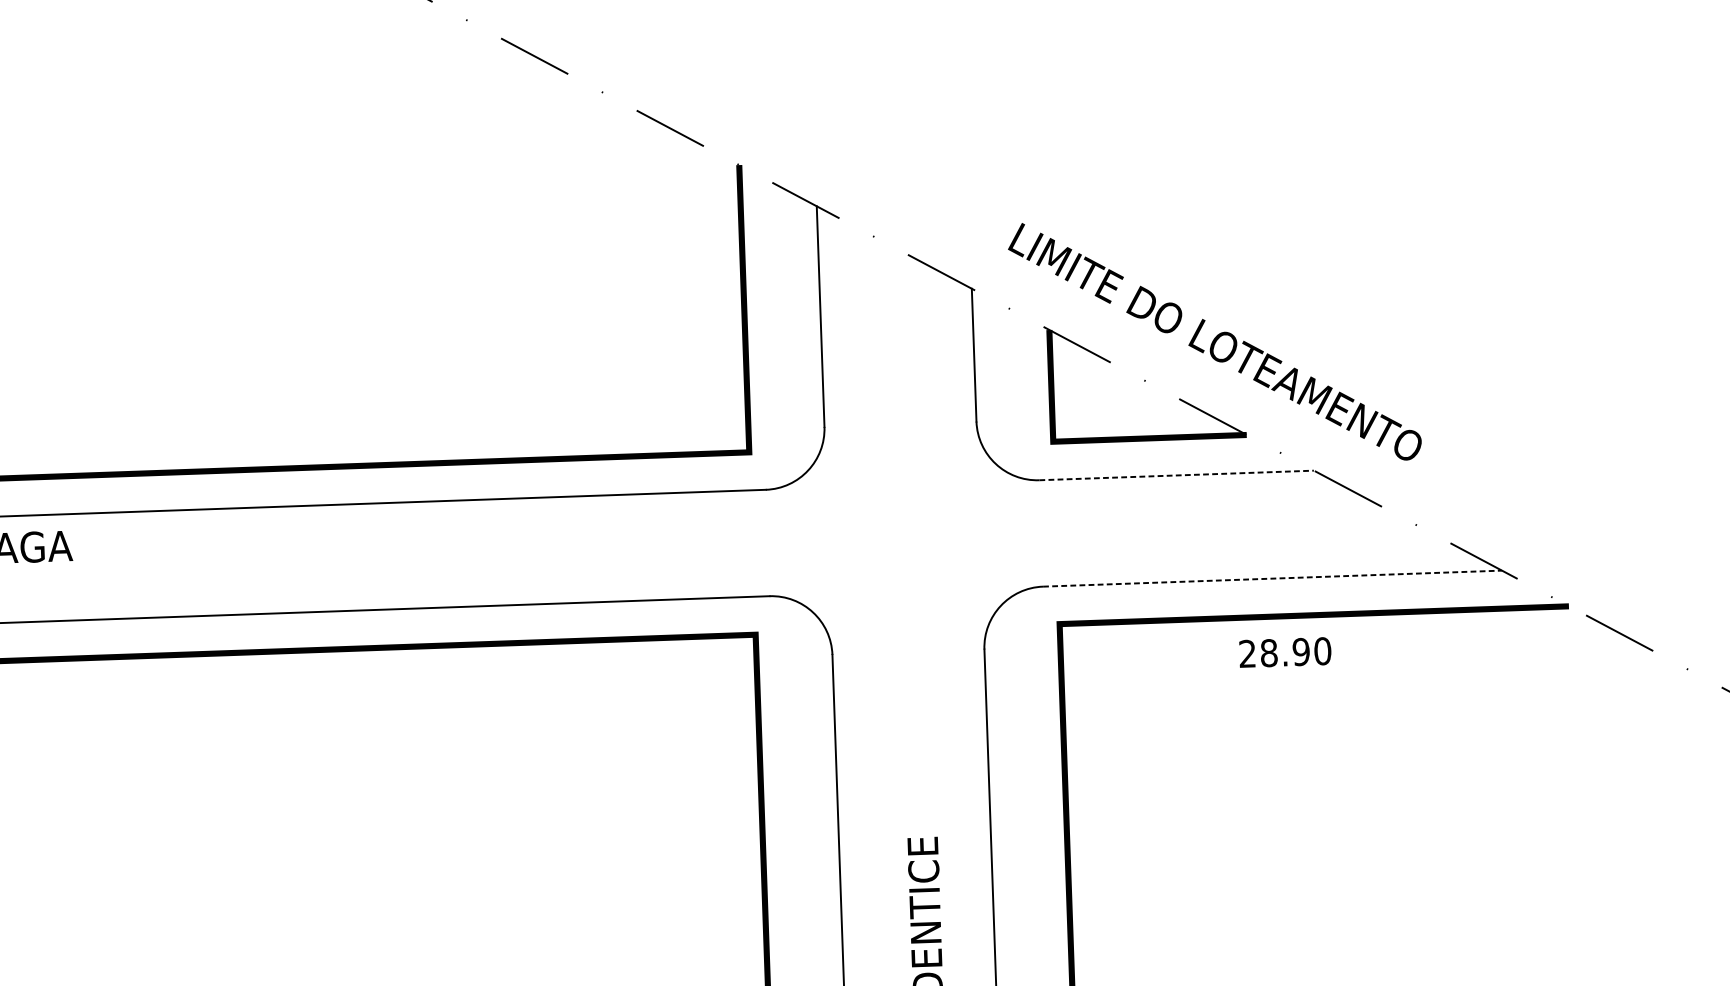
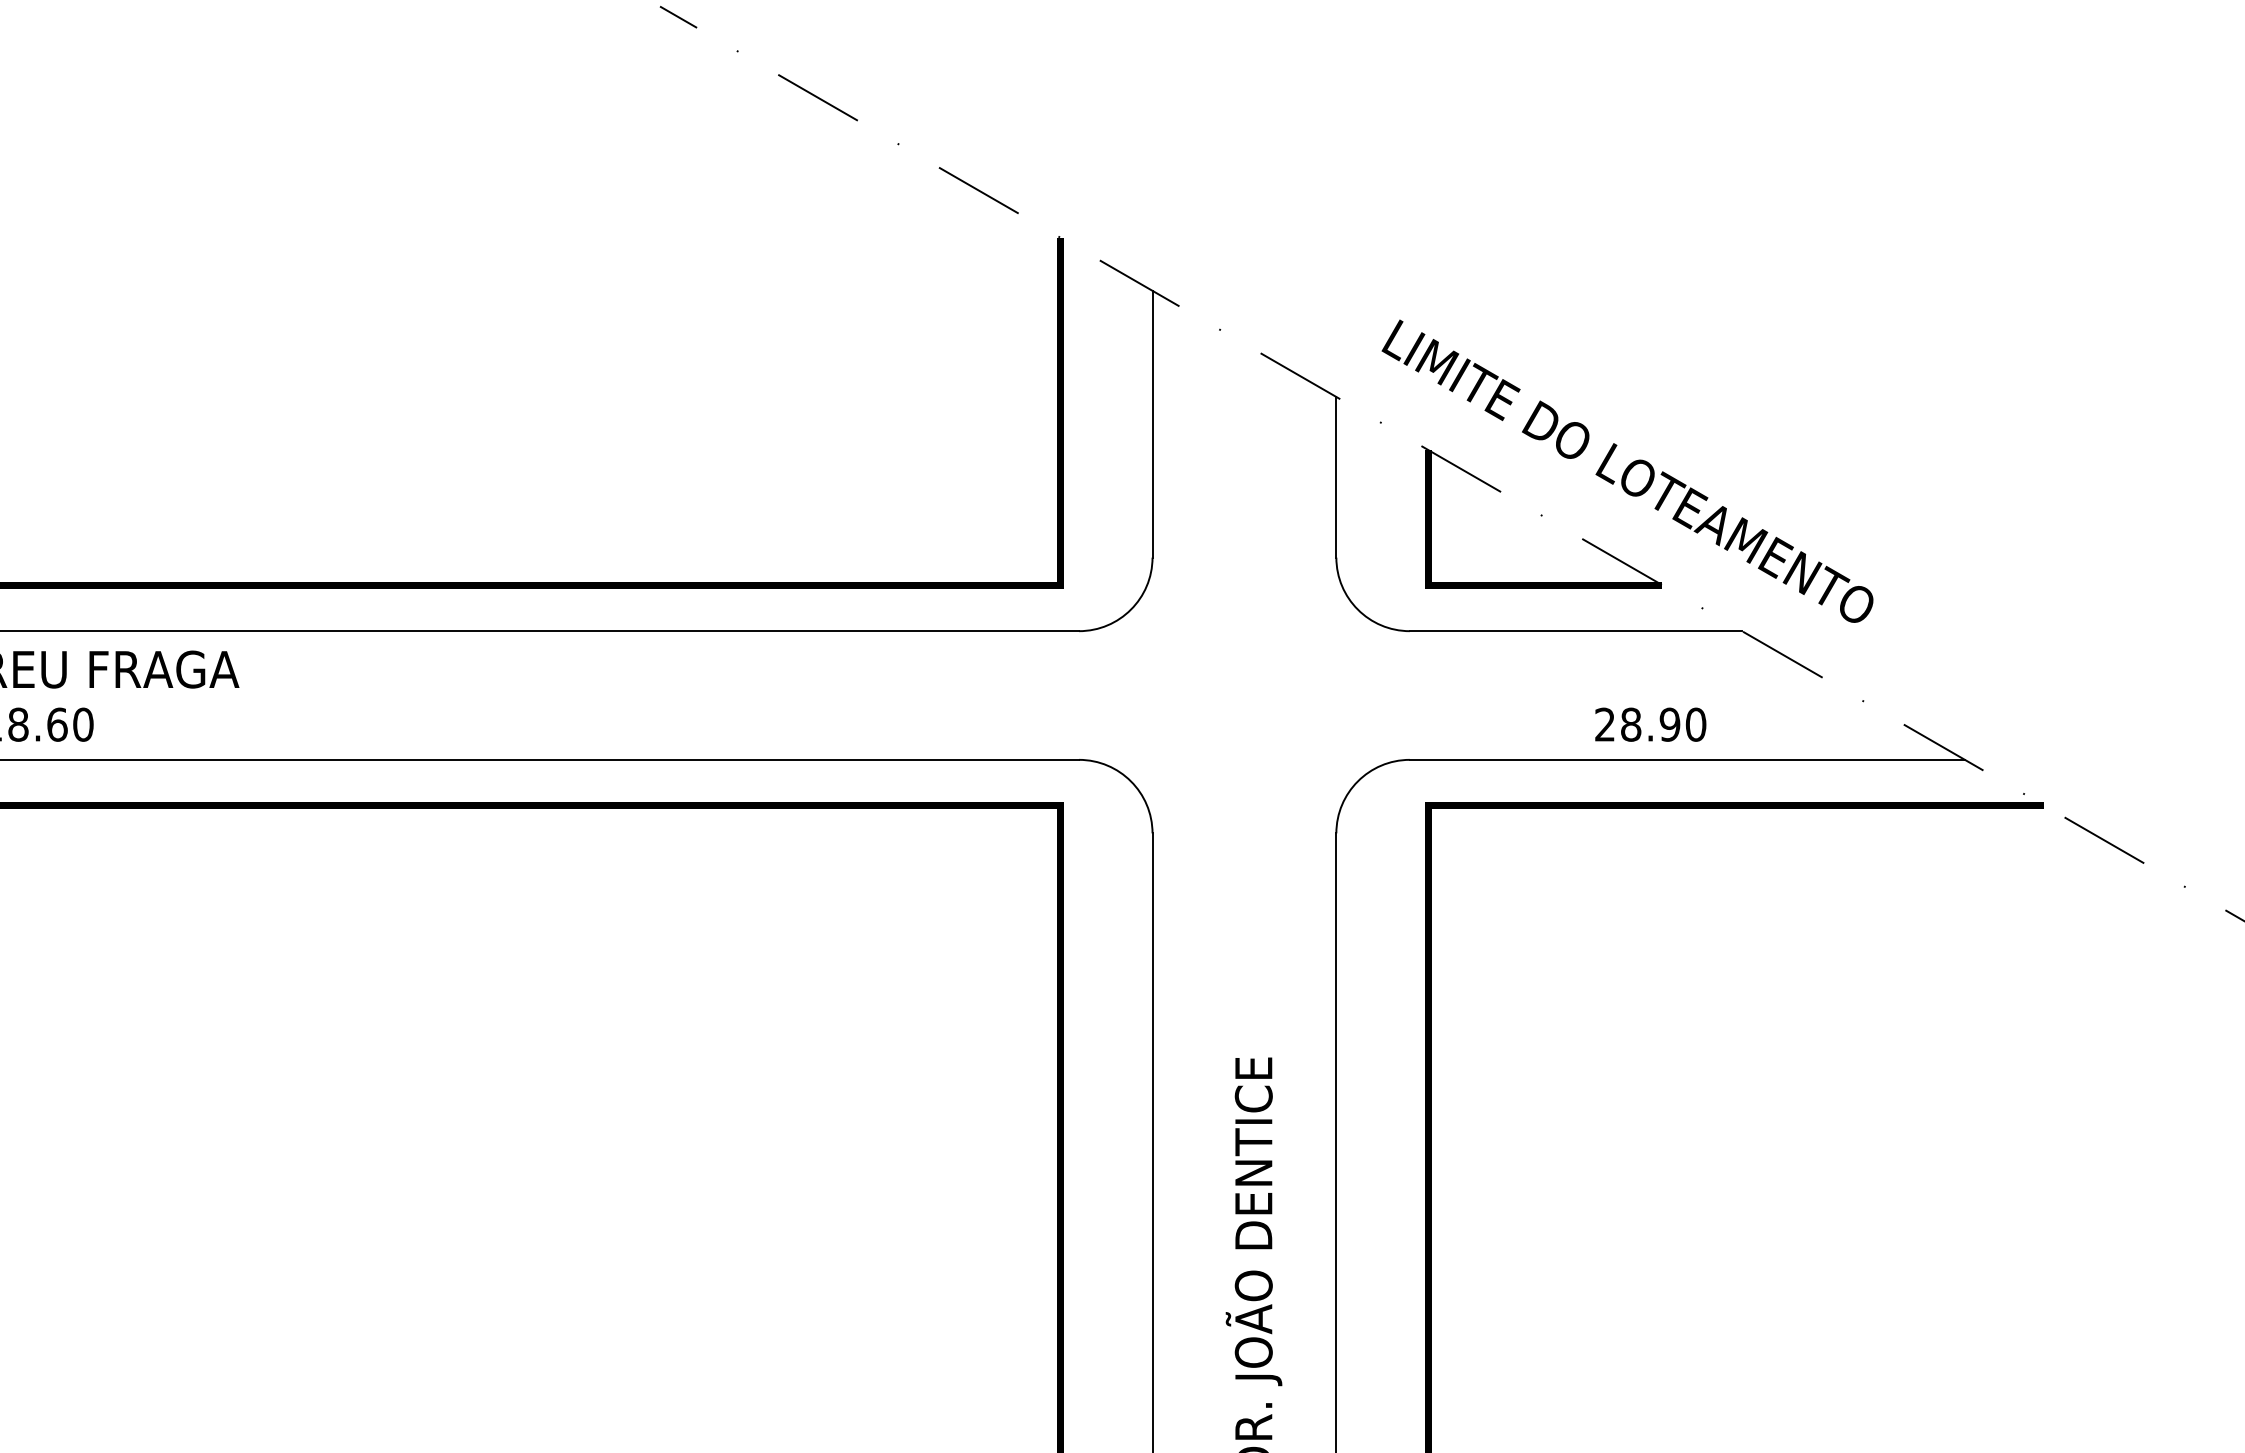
line: (1176, 475) -> (1575, 631), dashed -> solid
line: (1272, 578) -> (1687, 759), dashed -> solid
text: (1285, 652) -> (1650, 724), moved

